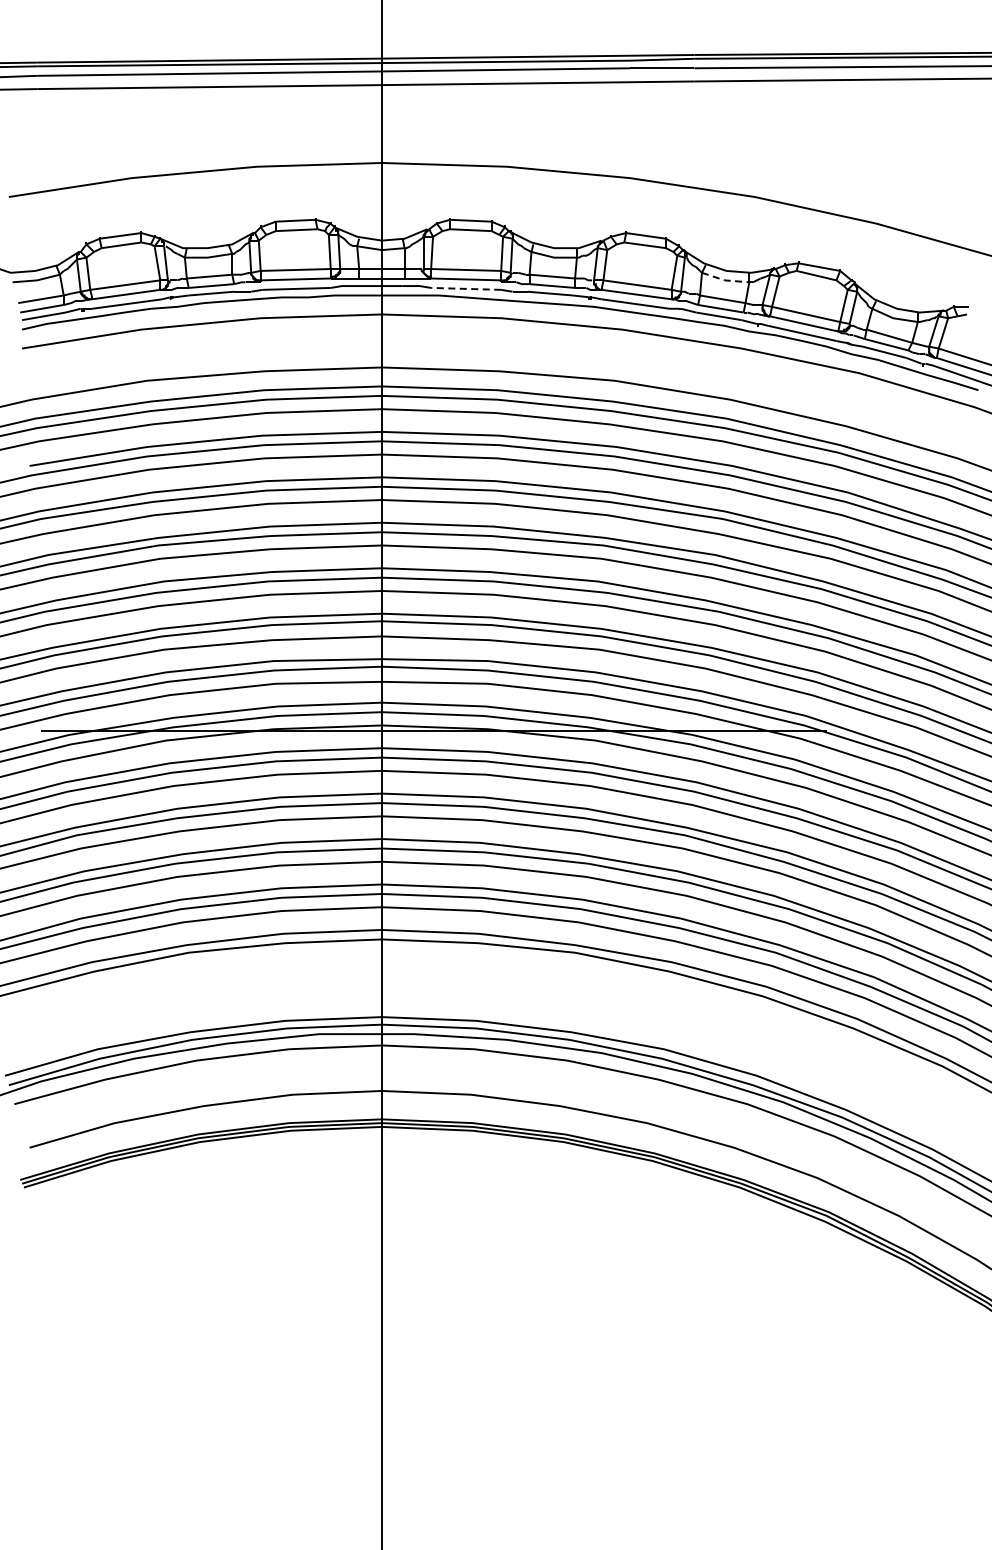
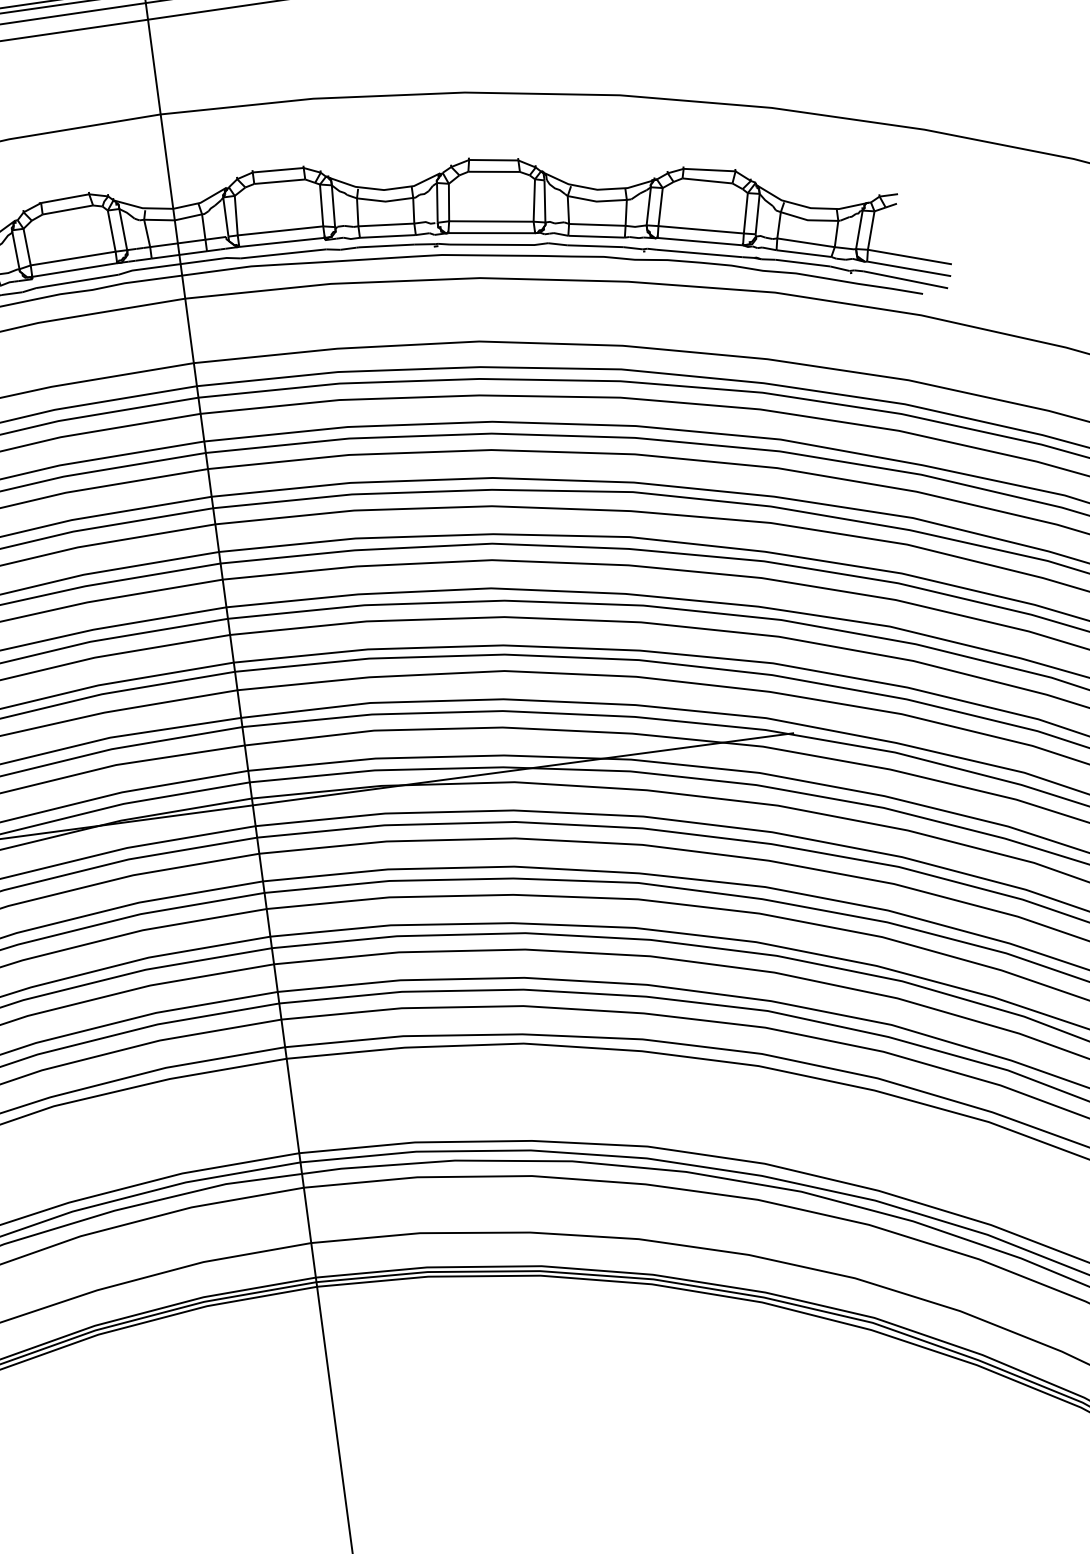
line: (724, 280) -> (596, 201), dashed -> solid
line: (465, 288) -> (282, 253), dashed -> solid

